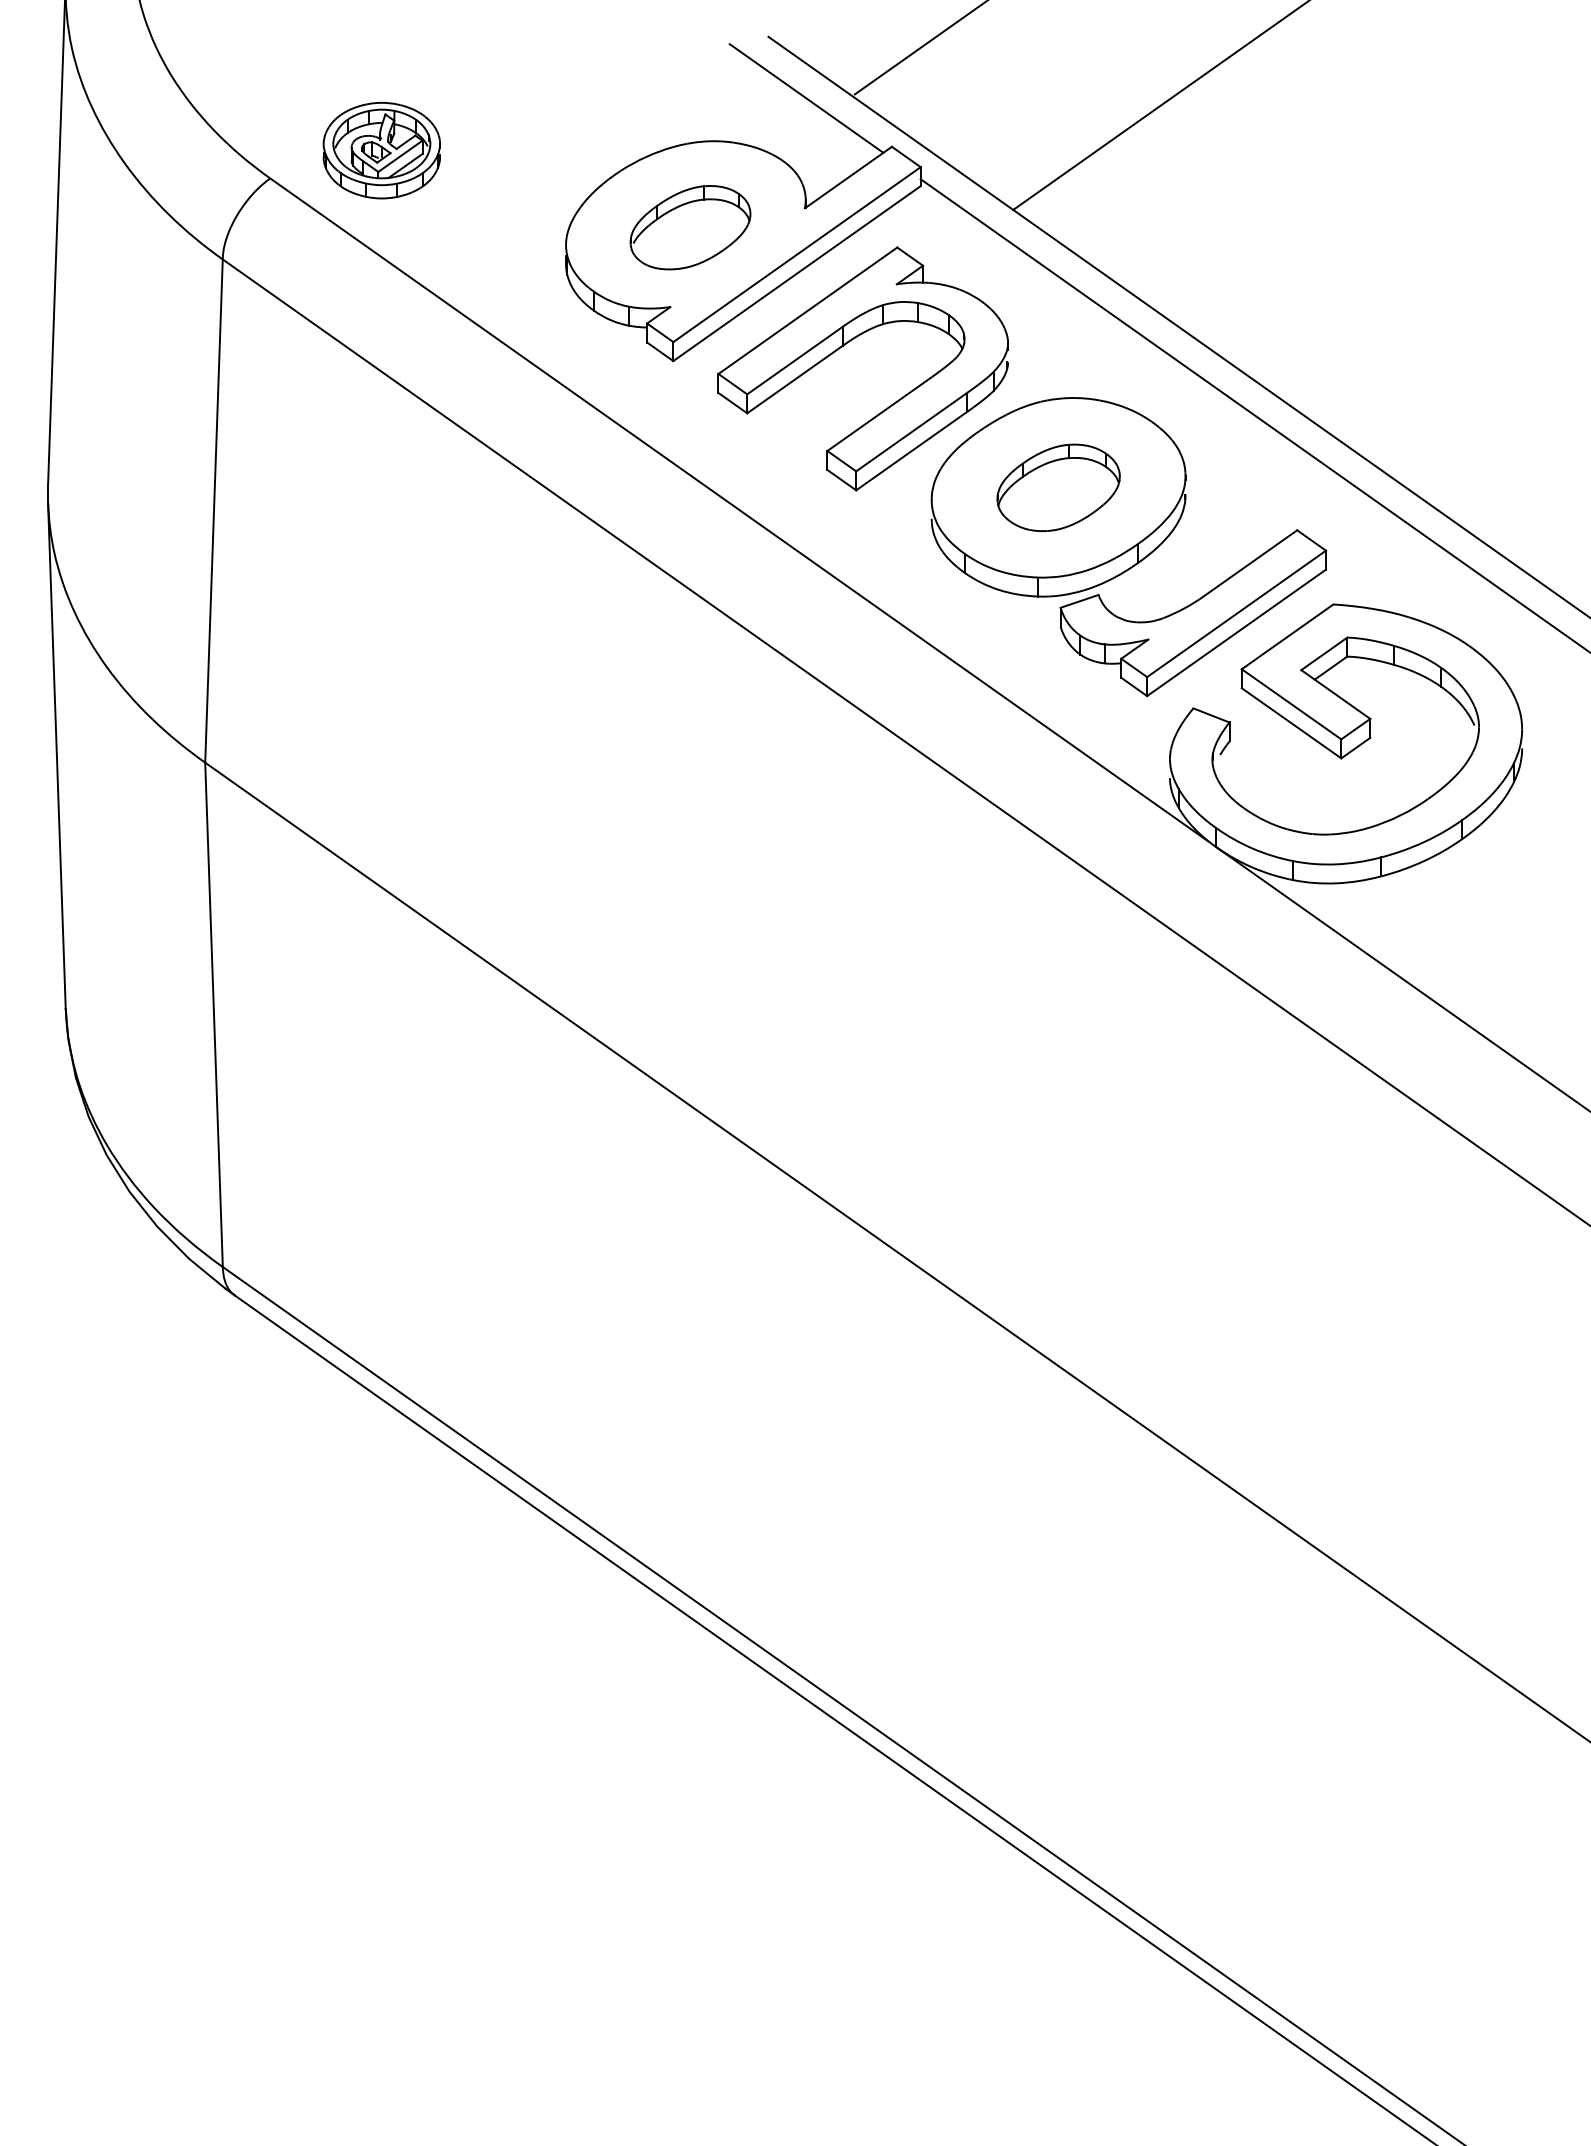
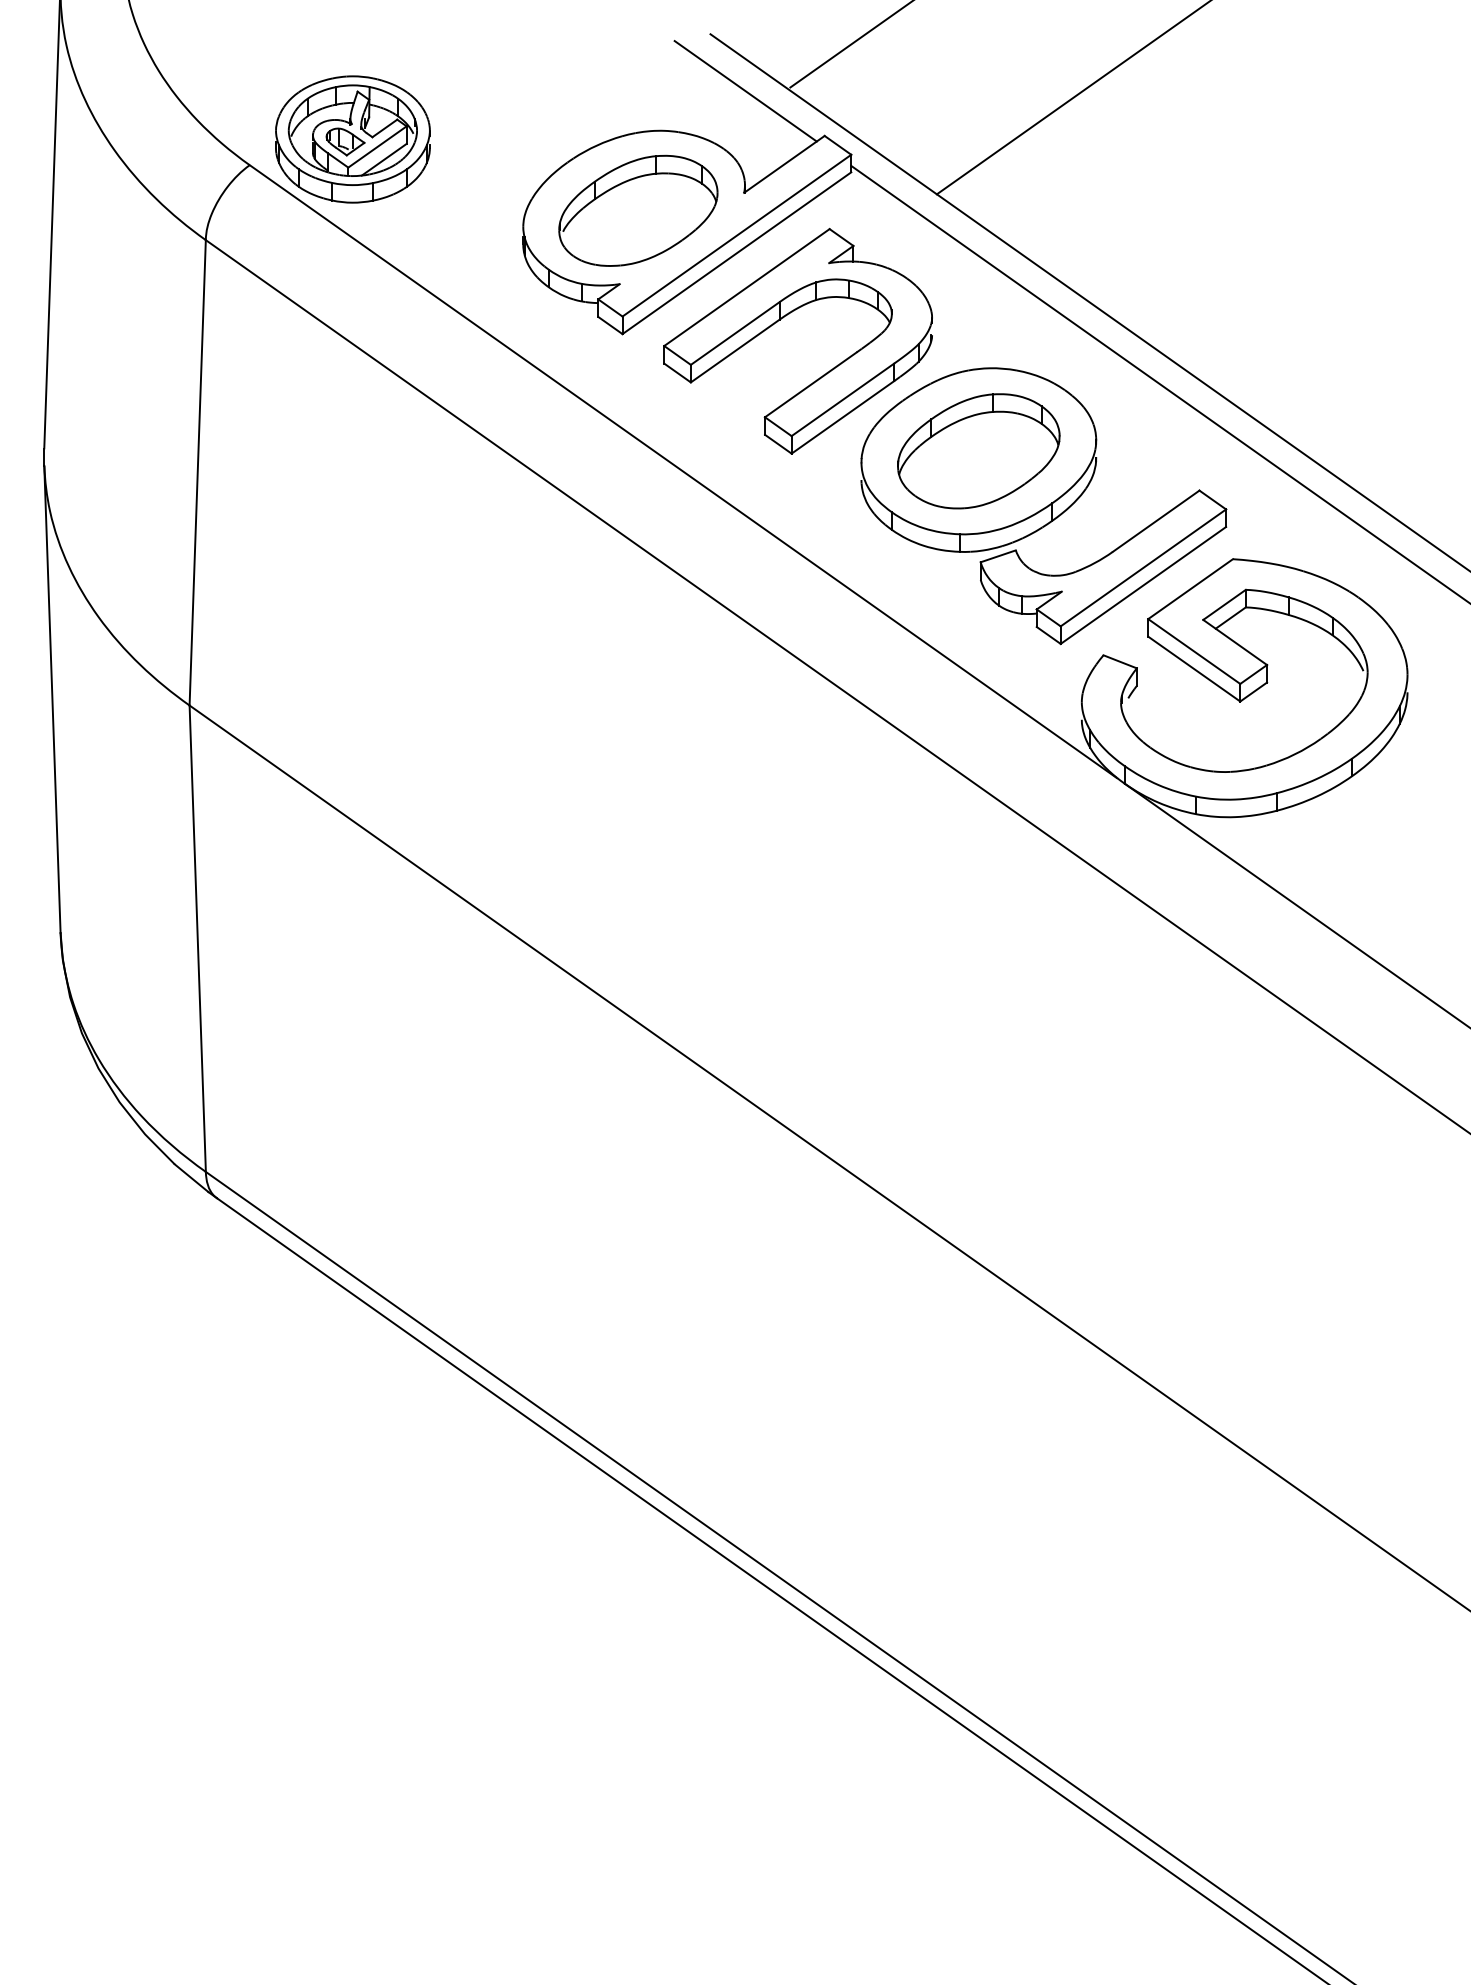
part: (381, 150) -> (352, 139), size x1.43
part: (690, 227) -> (638, 210), size x1.43
part: (1058, 488) -> (978, 451), size x1.43

